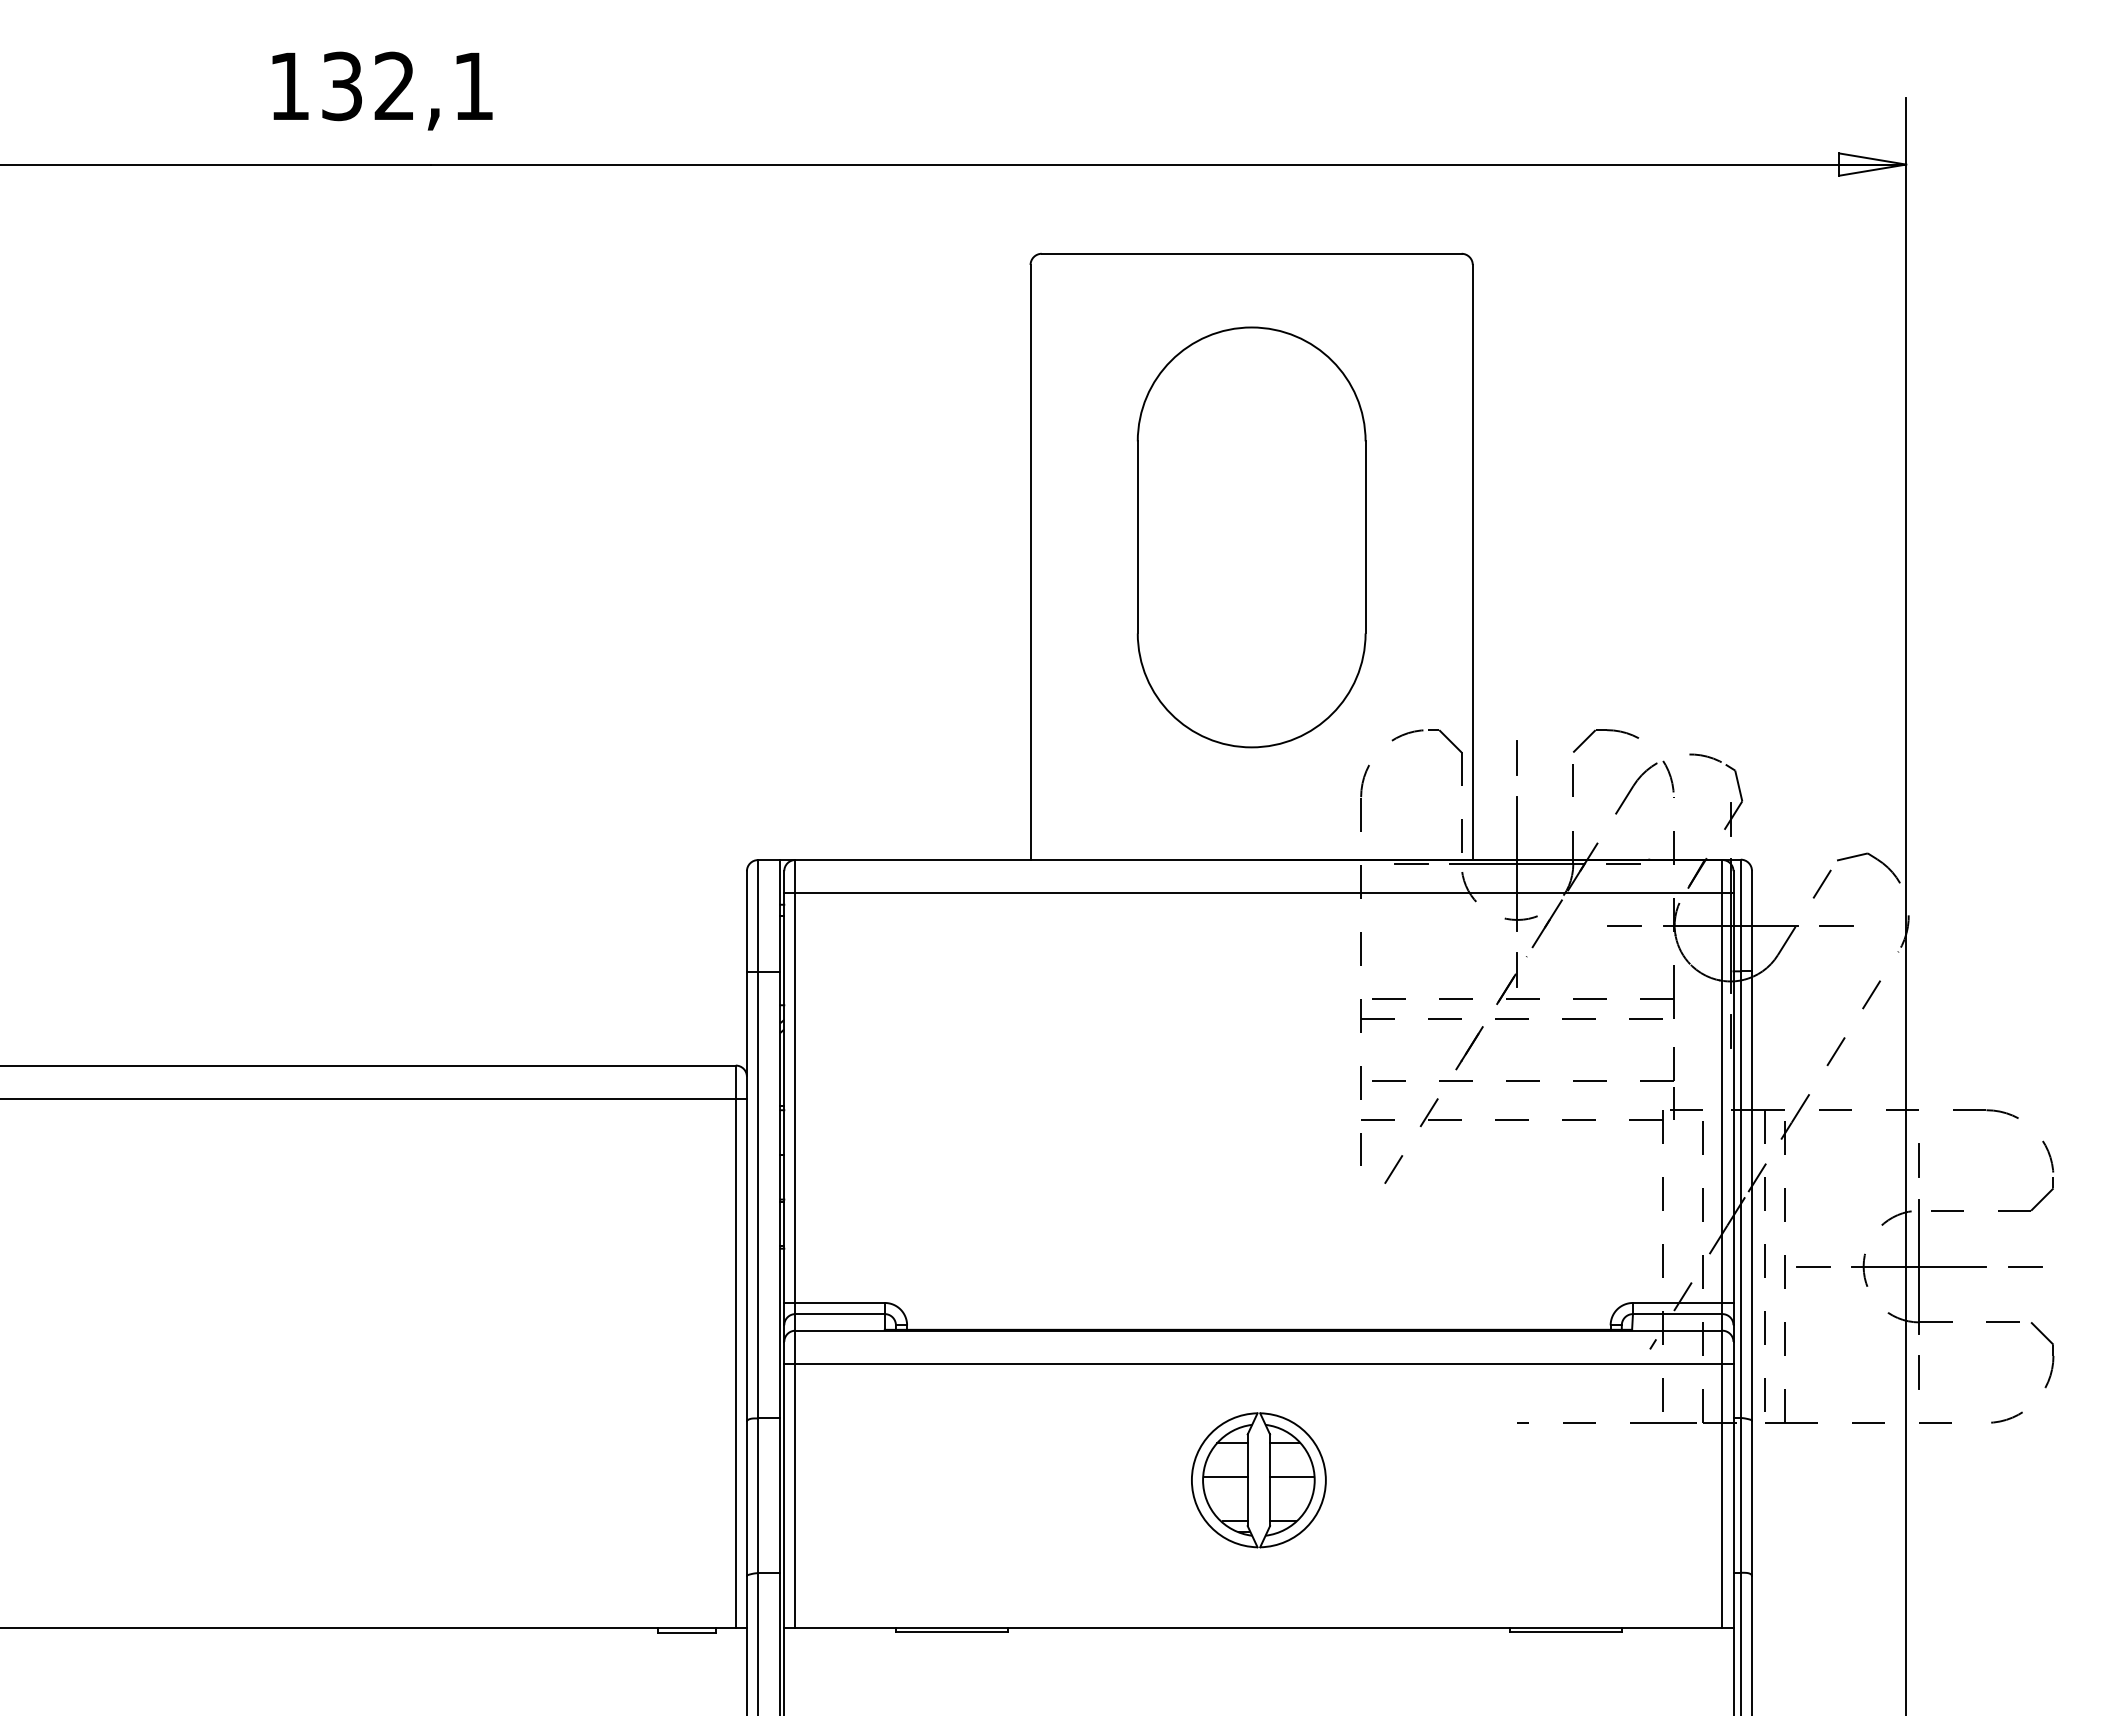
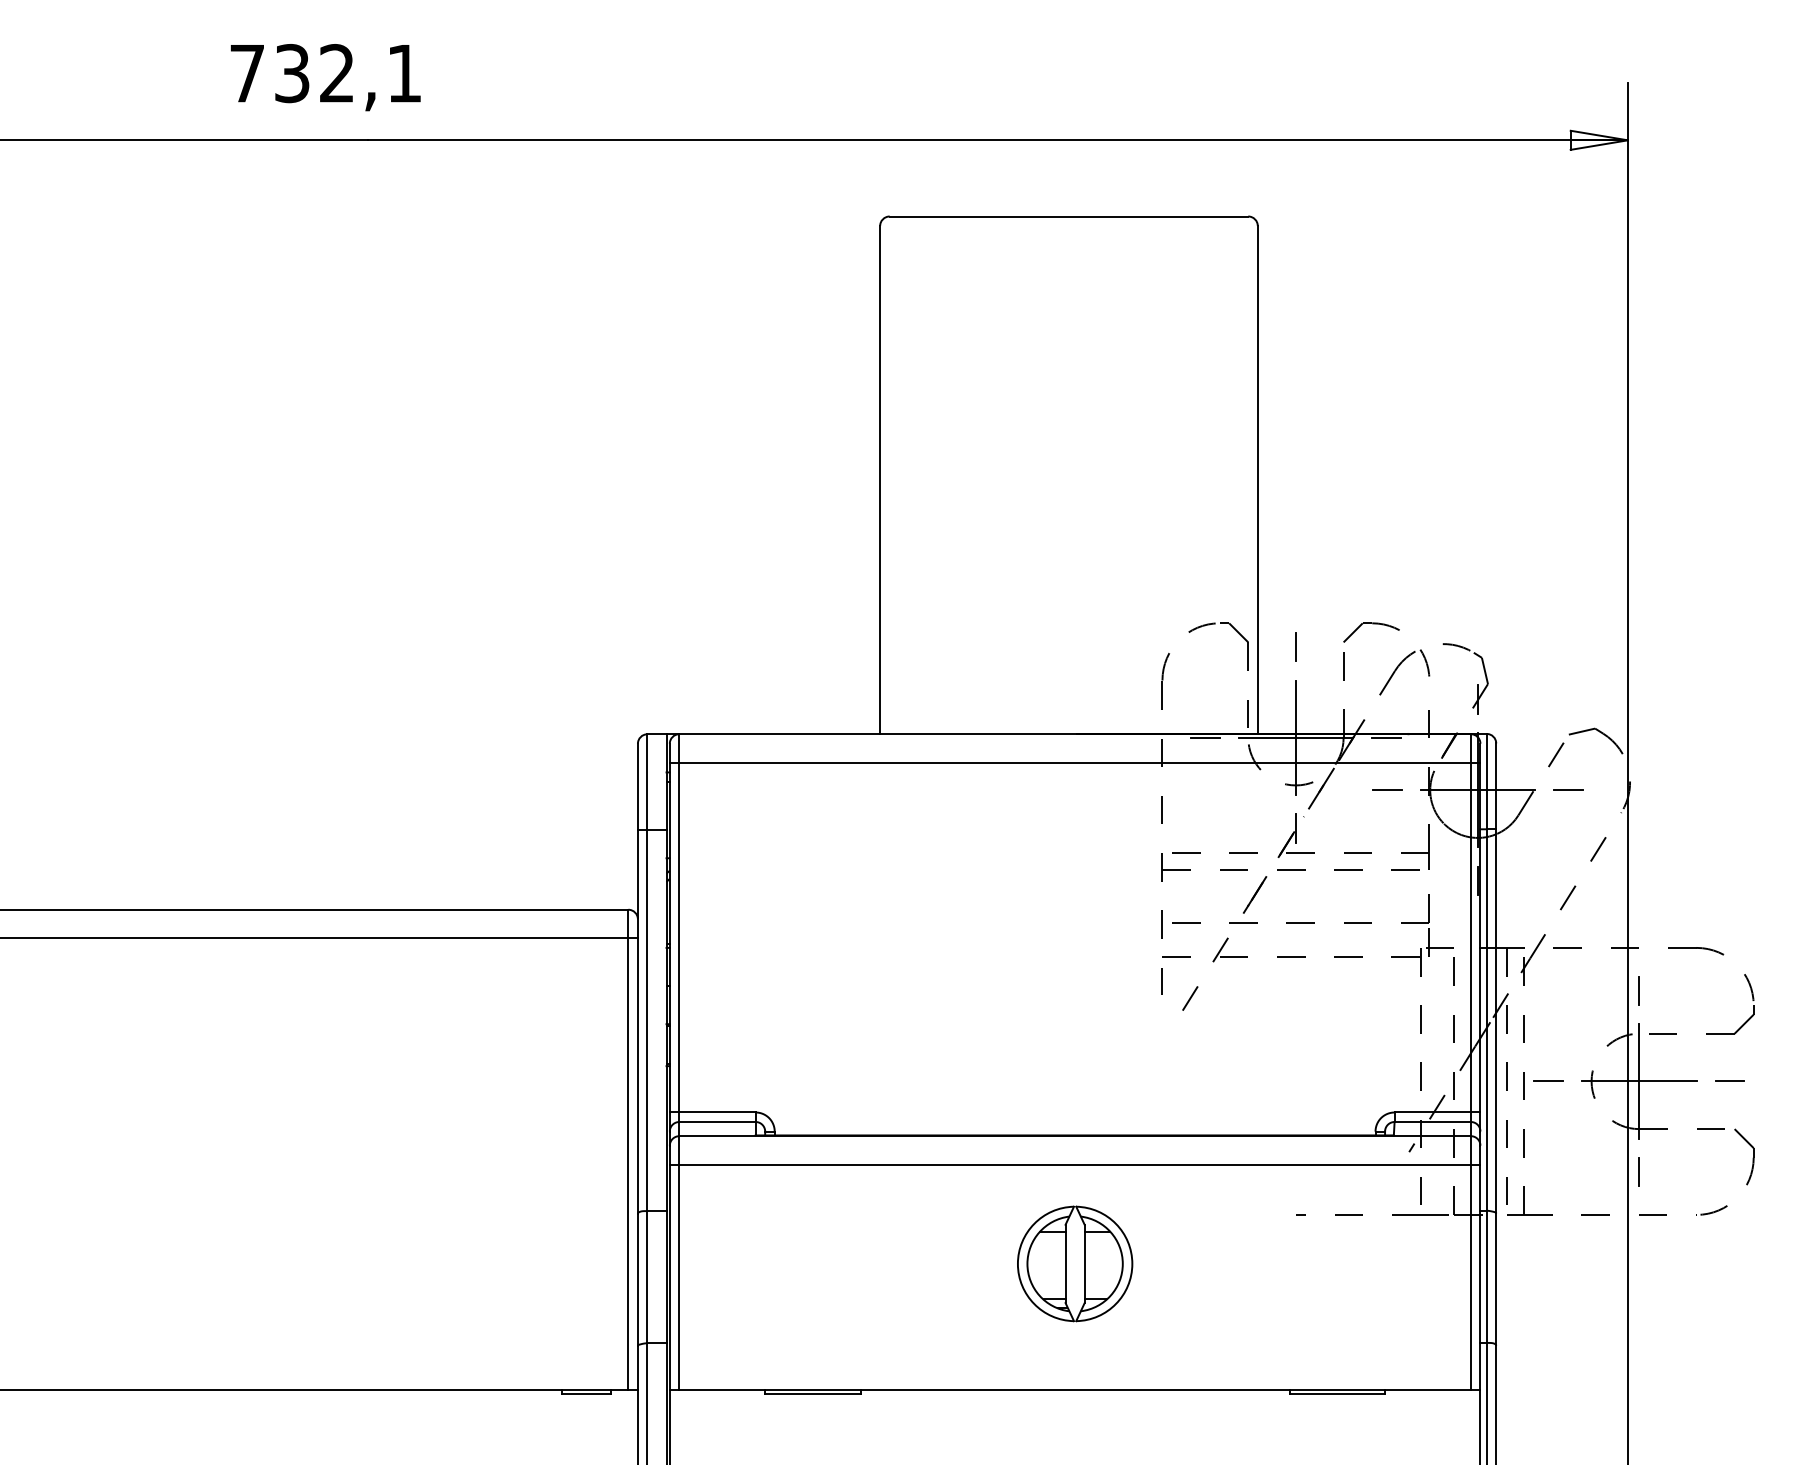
text: (289, 85) -> (247, 72), 132,1 -> 732,1
part: (1251, 537) -> (1068, 458), removed
line: (1225, 1476) -> (1046, 1260), removed
line: (1292, 1476) -> (1103, 1260), removed

